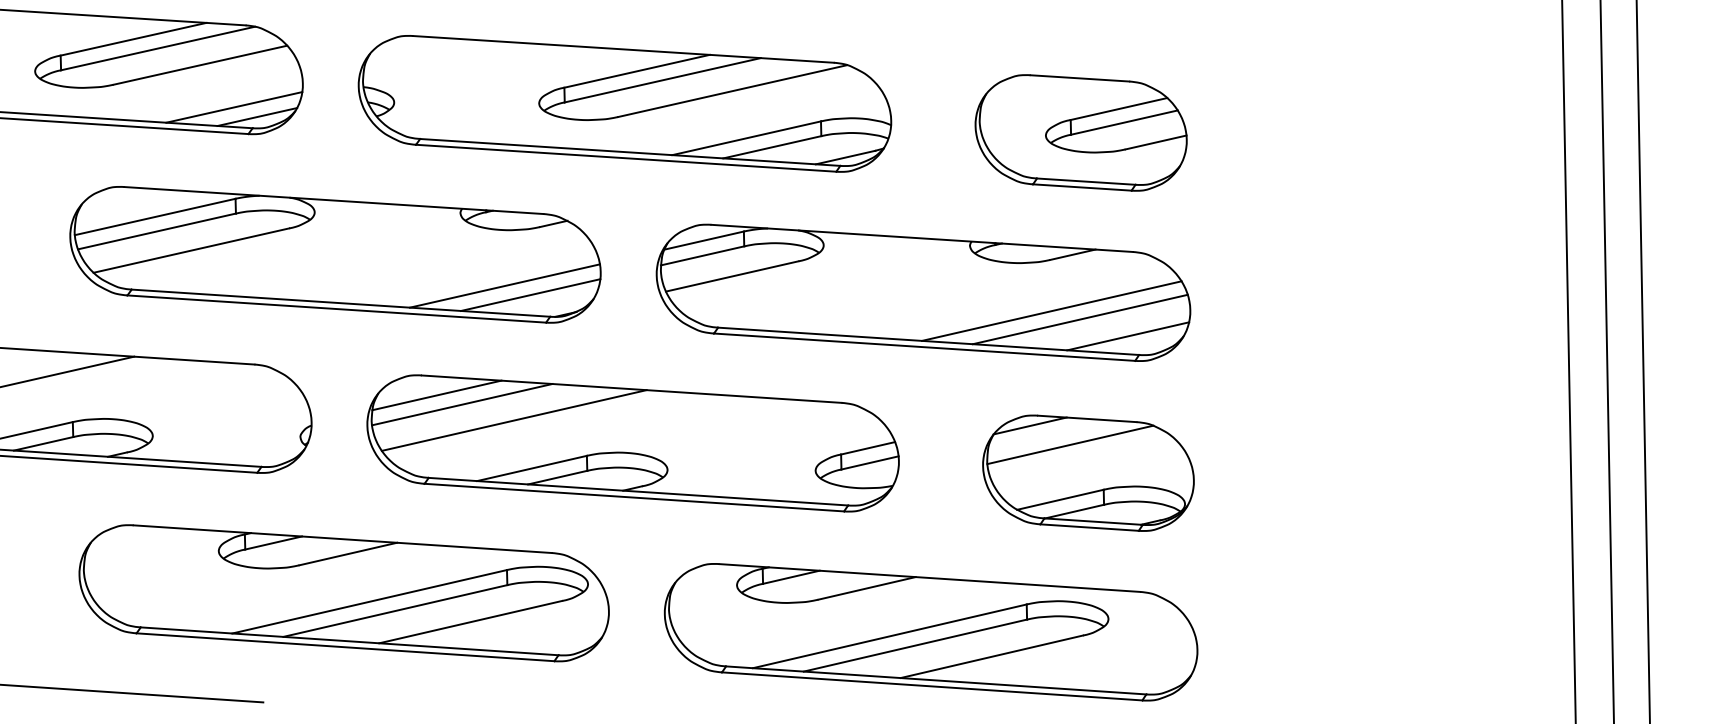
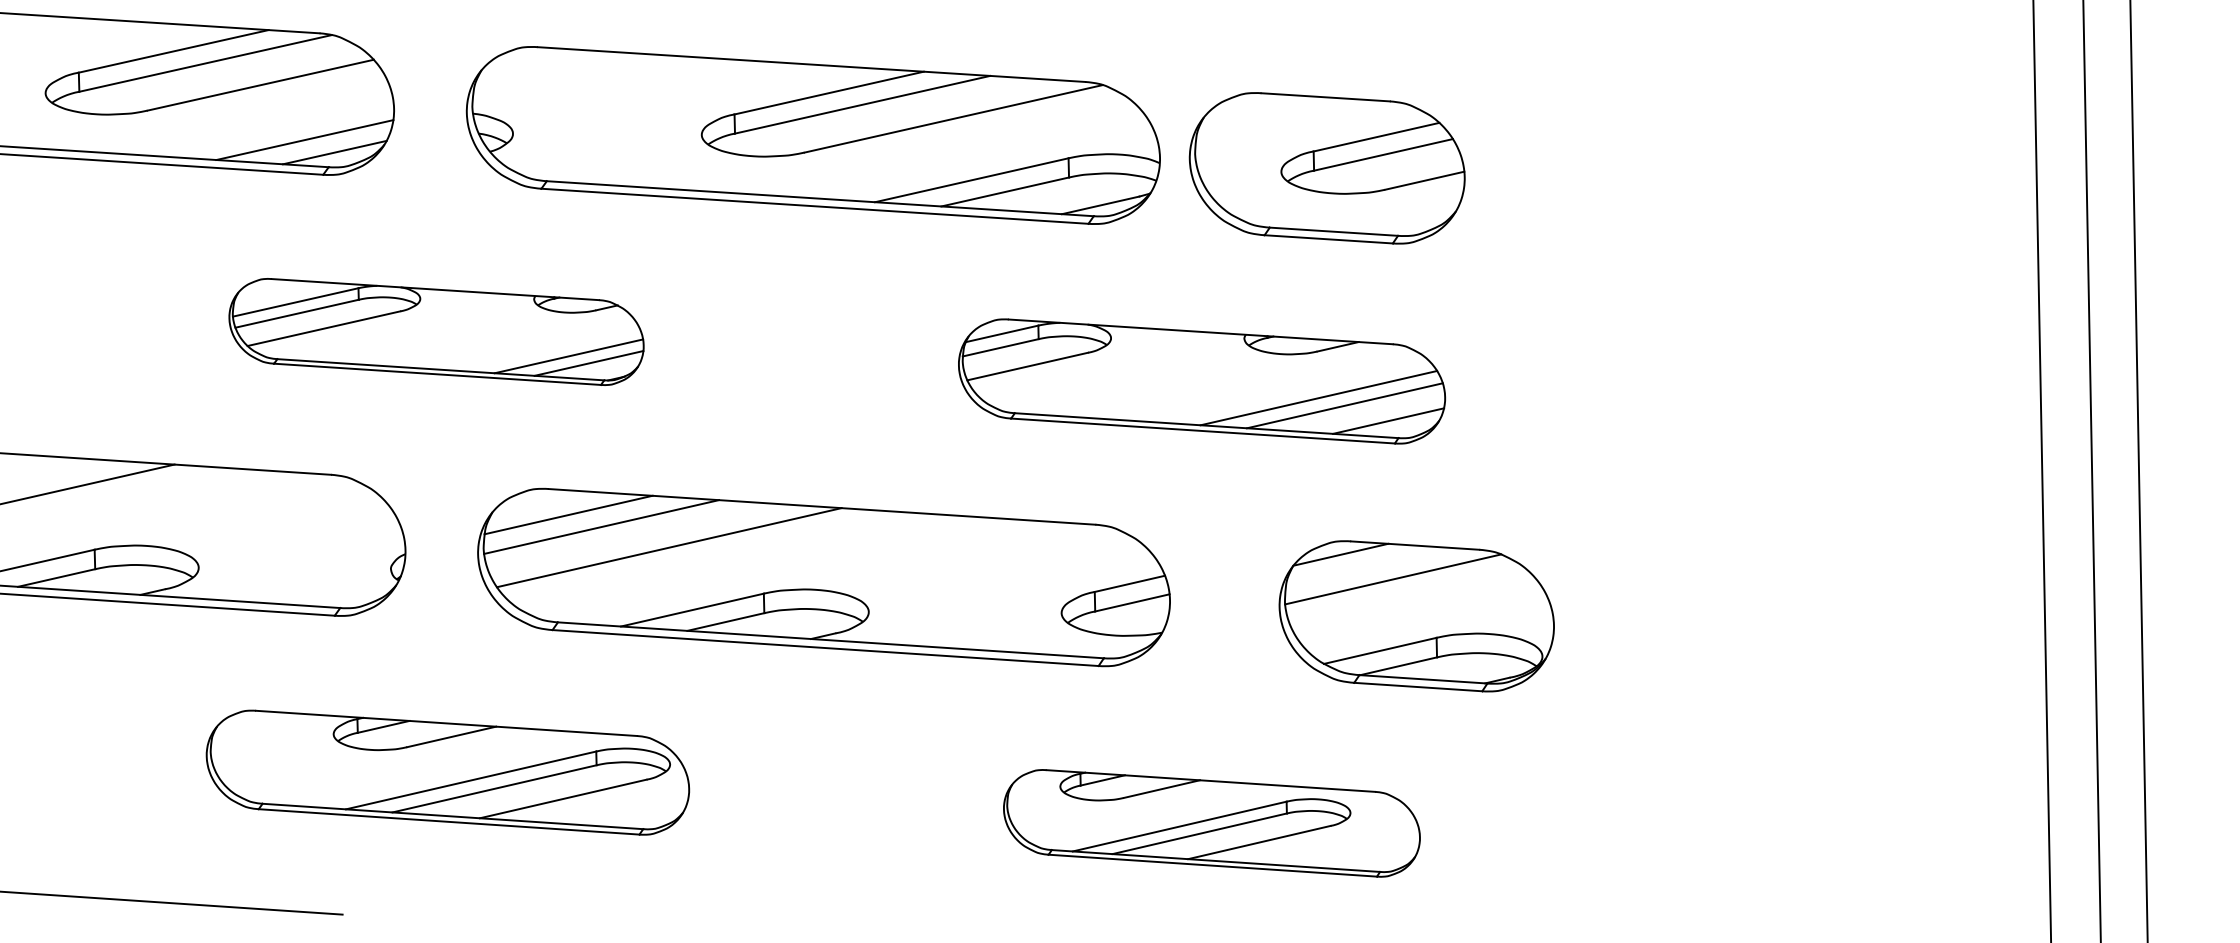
part: (1080, 133) -> (1326, 168), moved
part: (335, 254) -> (436, 331), size x0.6
part: (923, 292) -> (1201, 381), size x0.7
part: (343, 593) -> (447, 772), size x0.7
part: (930, 632) -> (1211, 823), size x0.6

